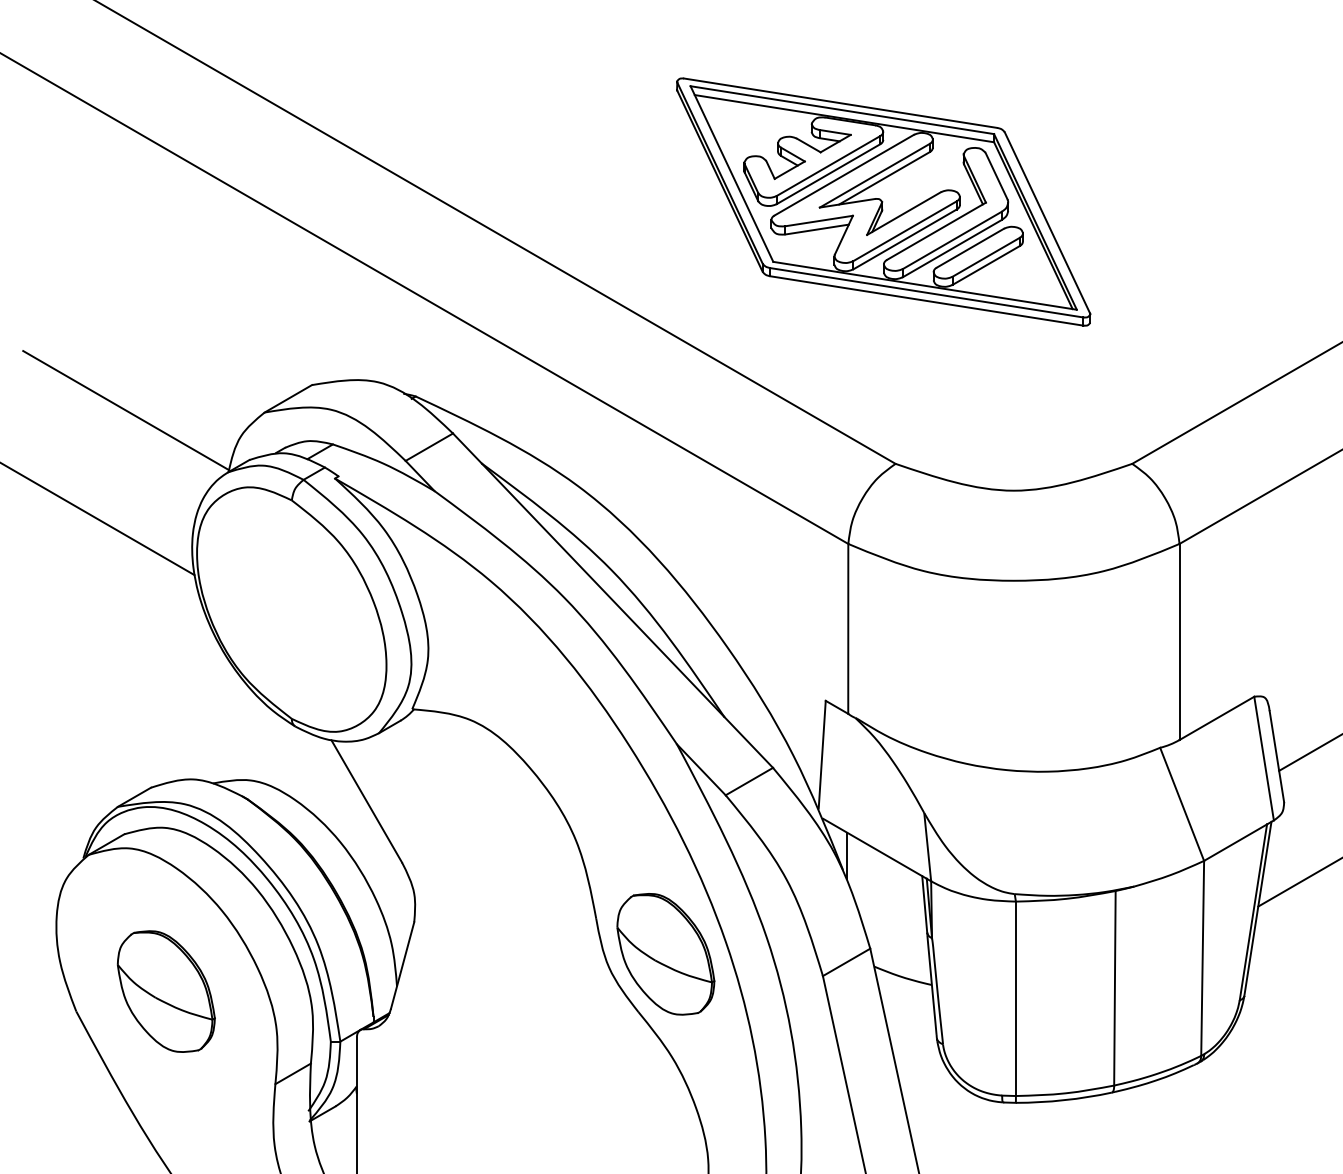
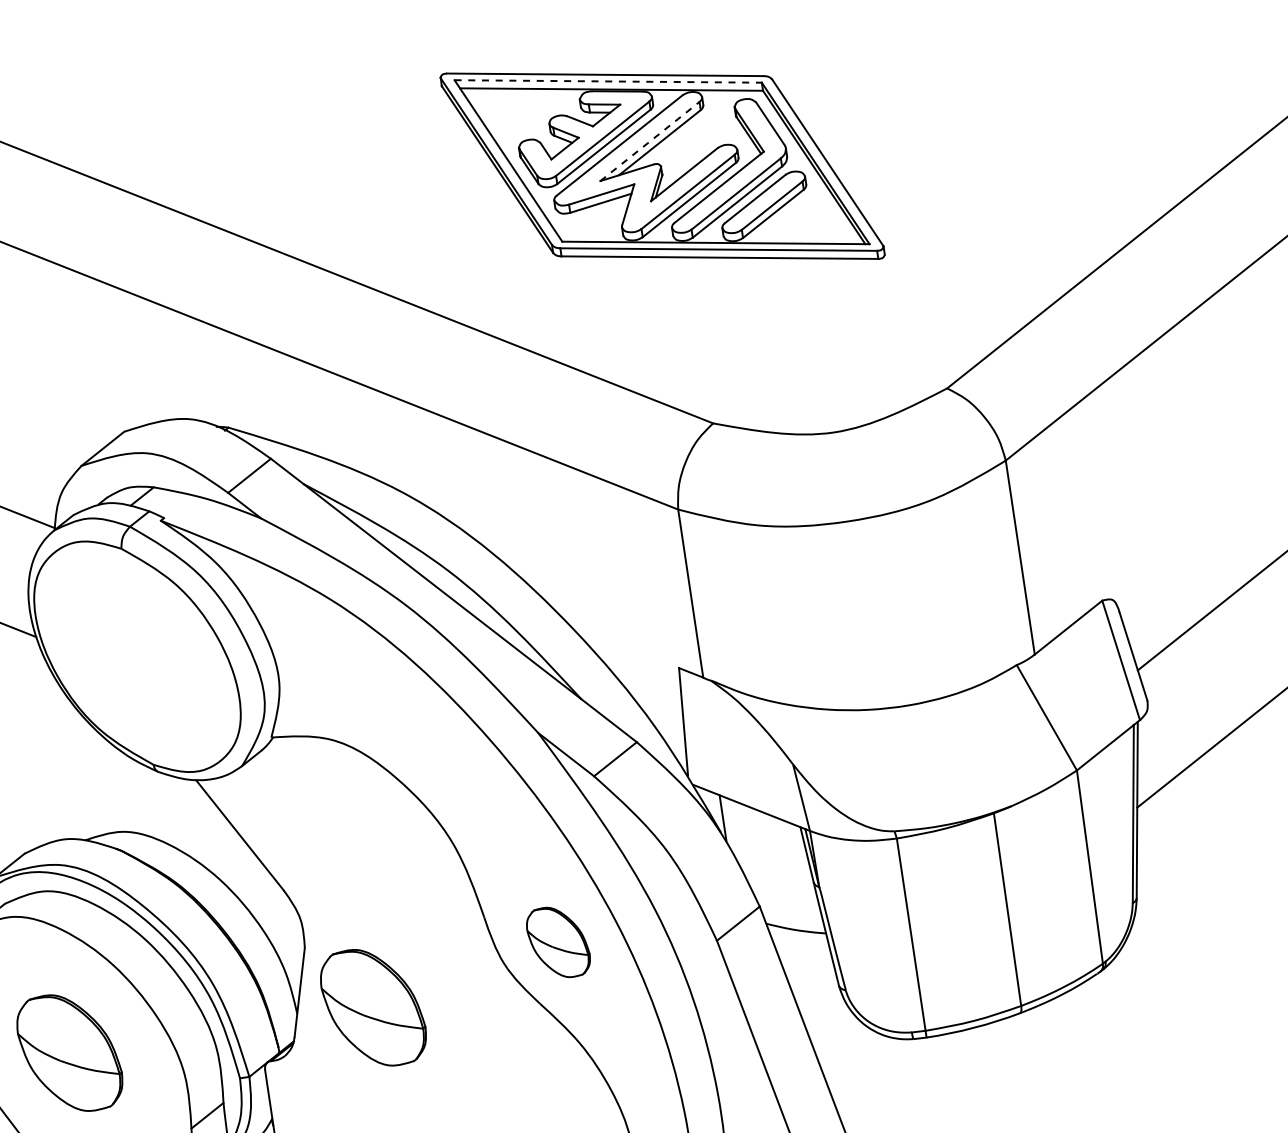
line: (842, 110) -> (608, 81), solid -> dashed
line: (875, 175) -> (650, 141), solid -> dashed
part: (665, 954) -> (558, 942), size x0.6
part: (472, 991) -> (372, 1007), added

